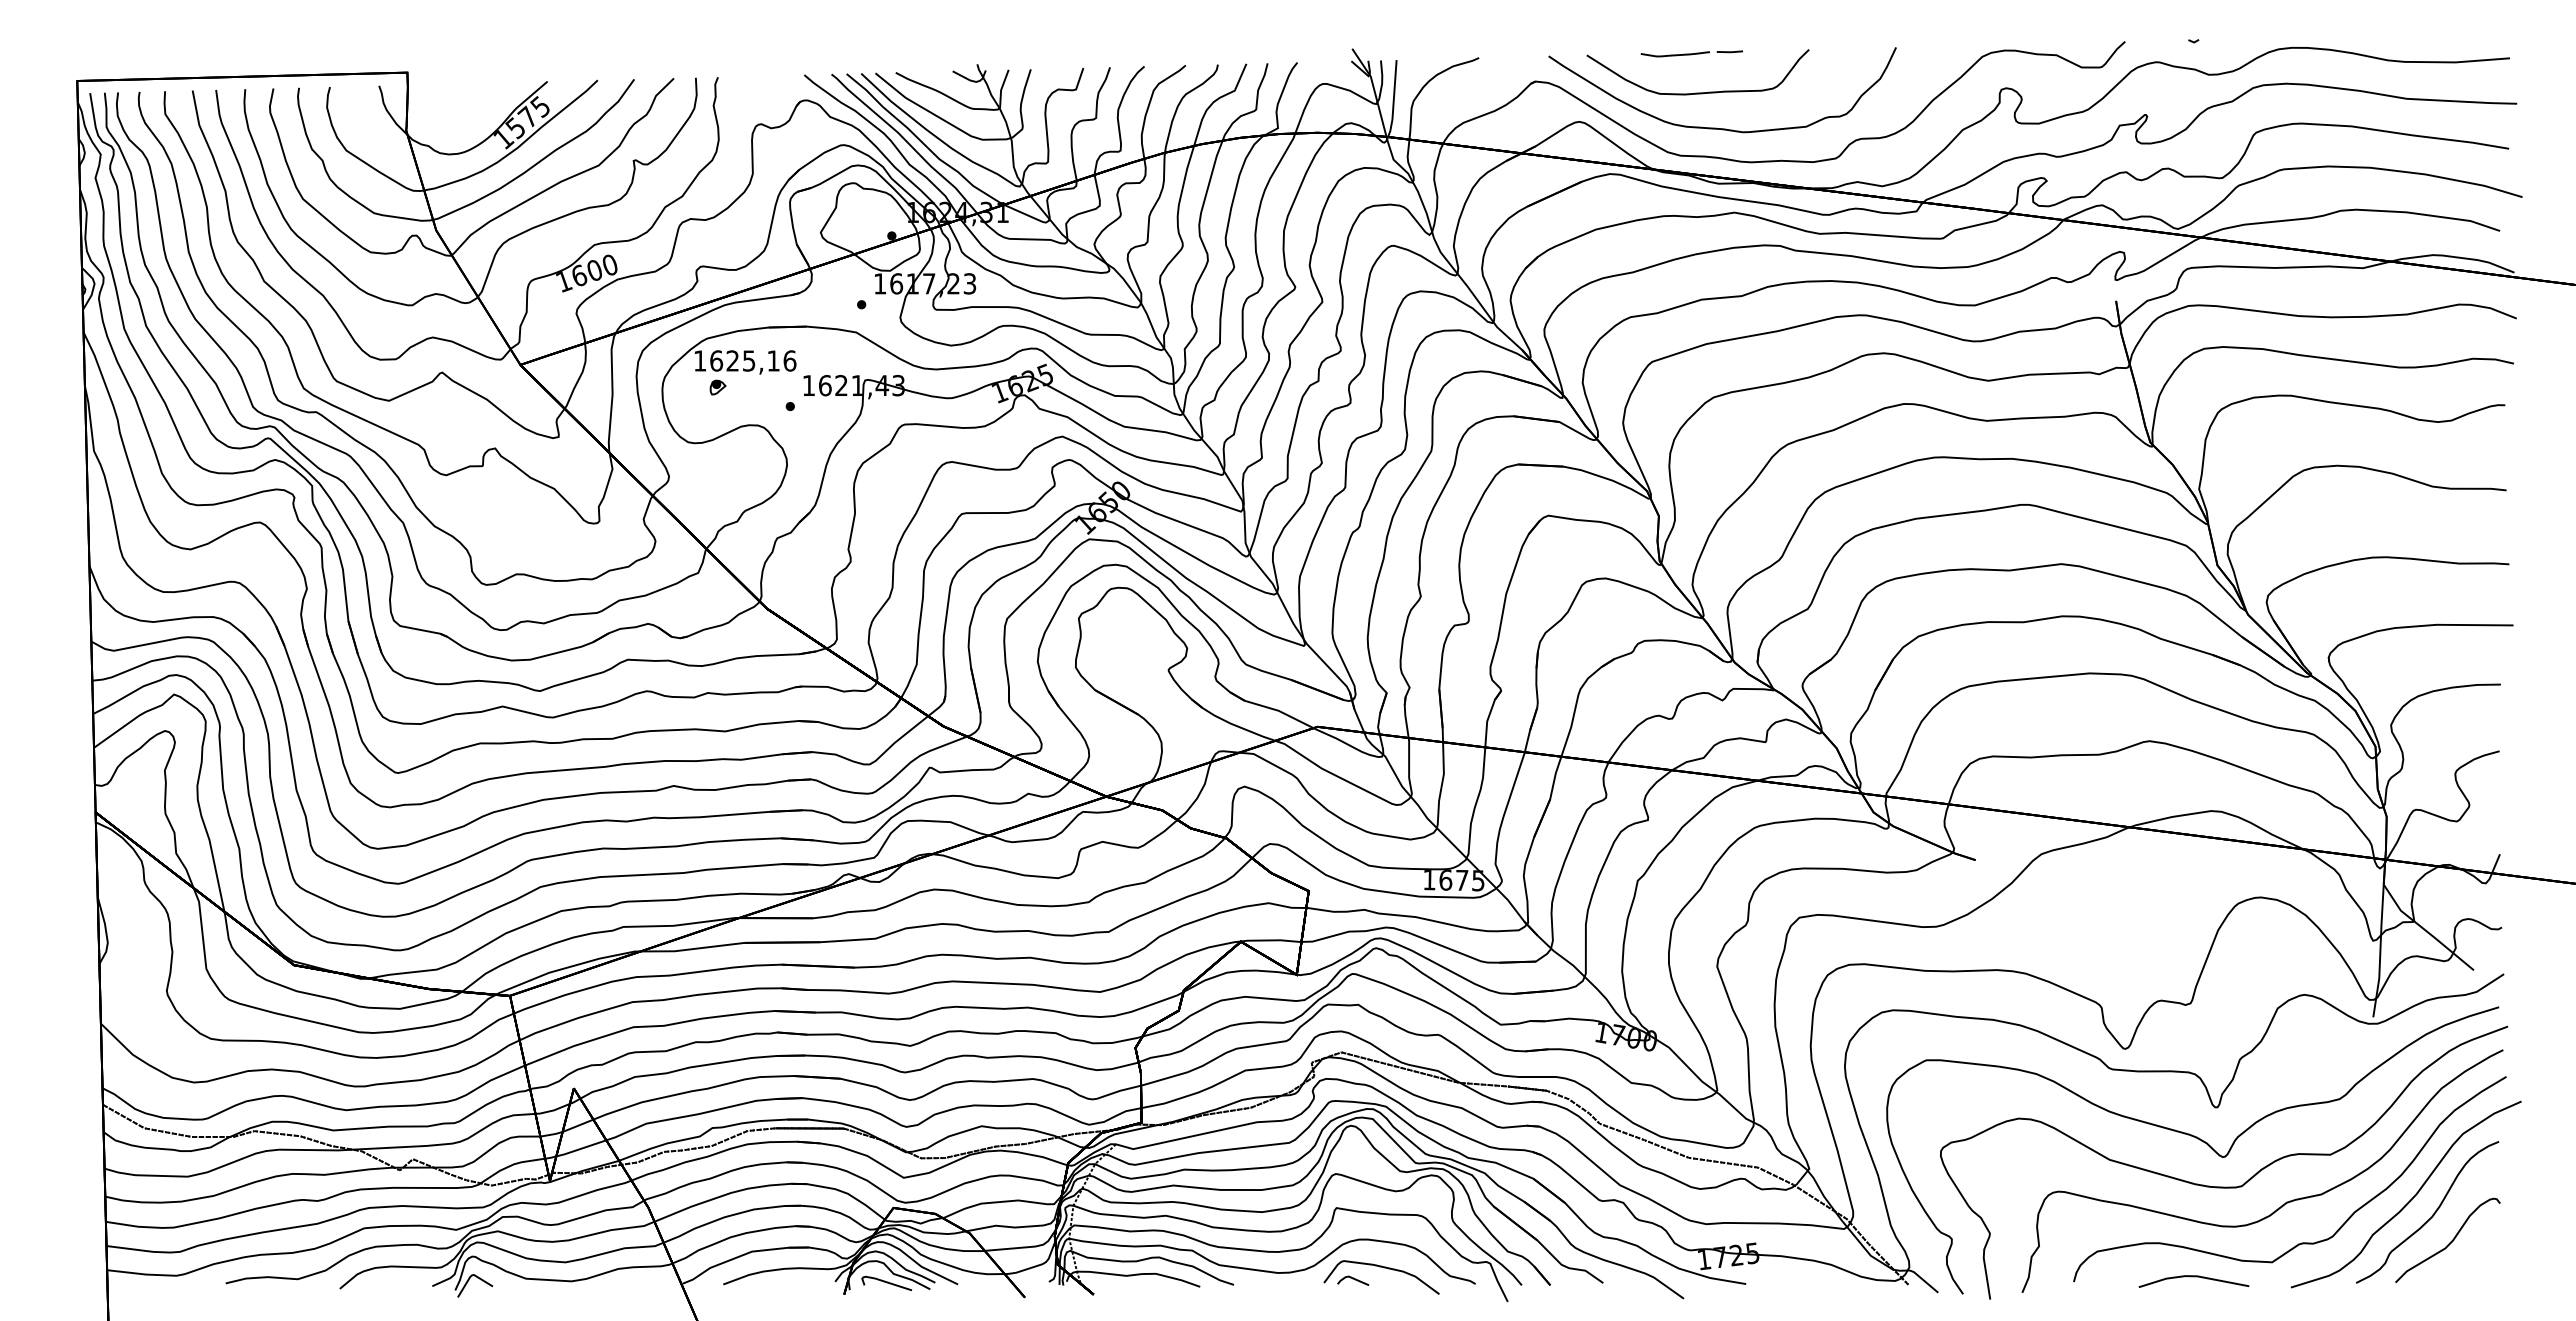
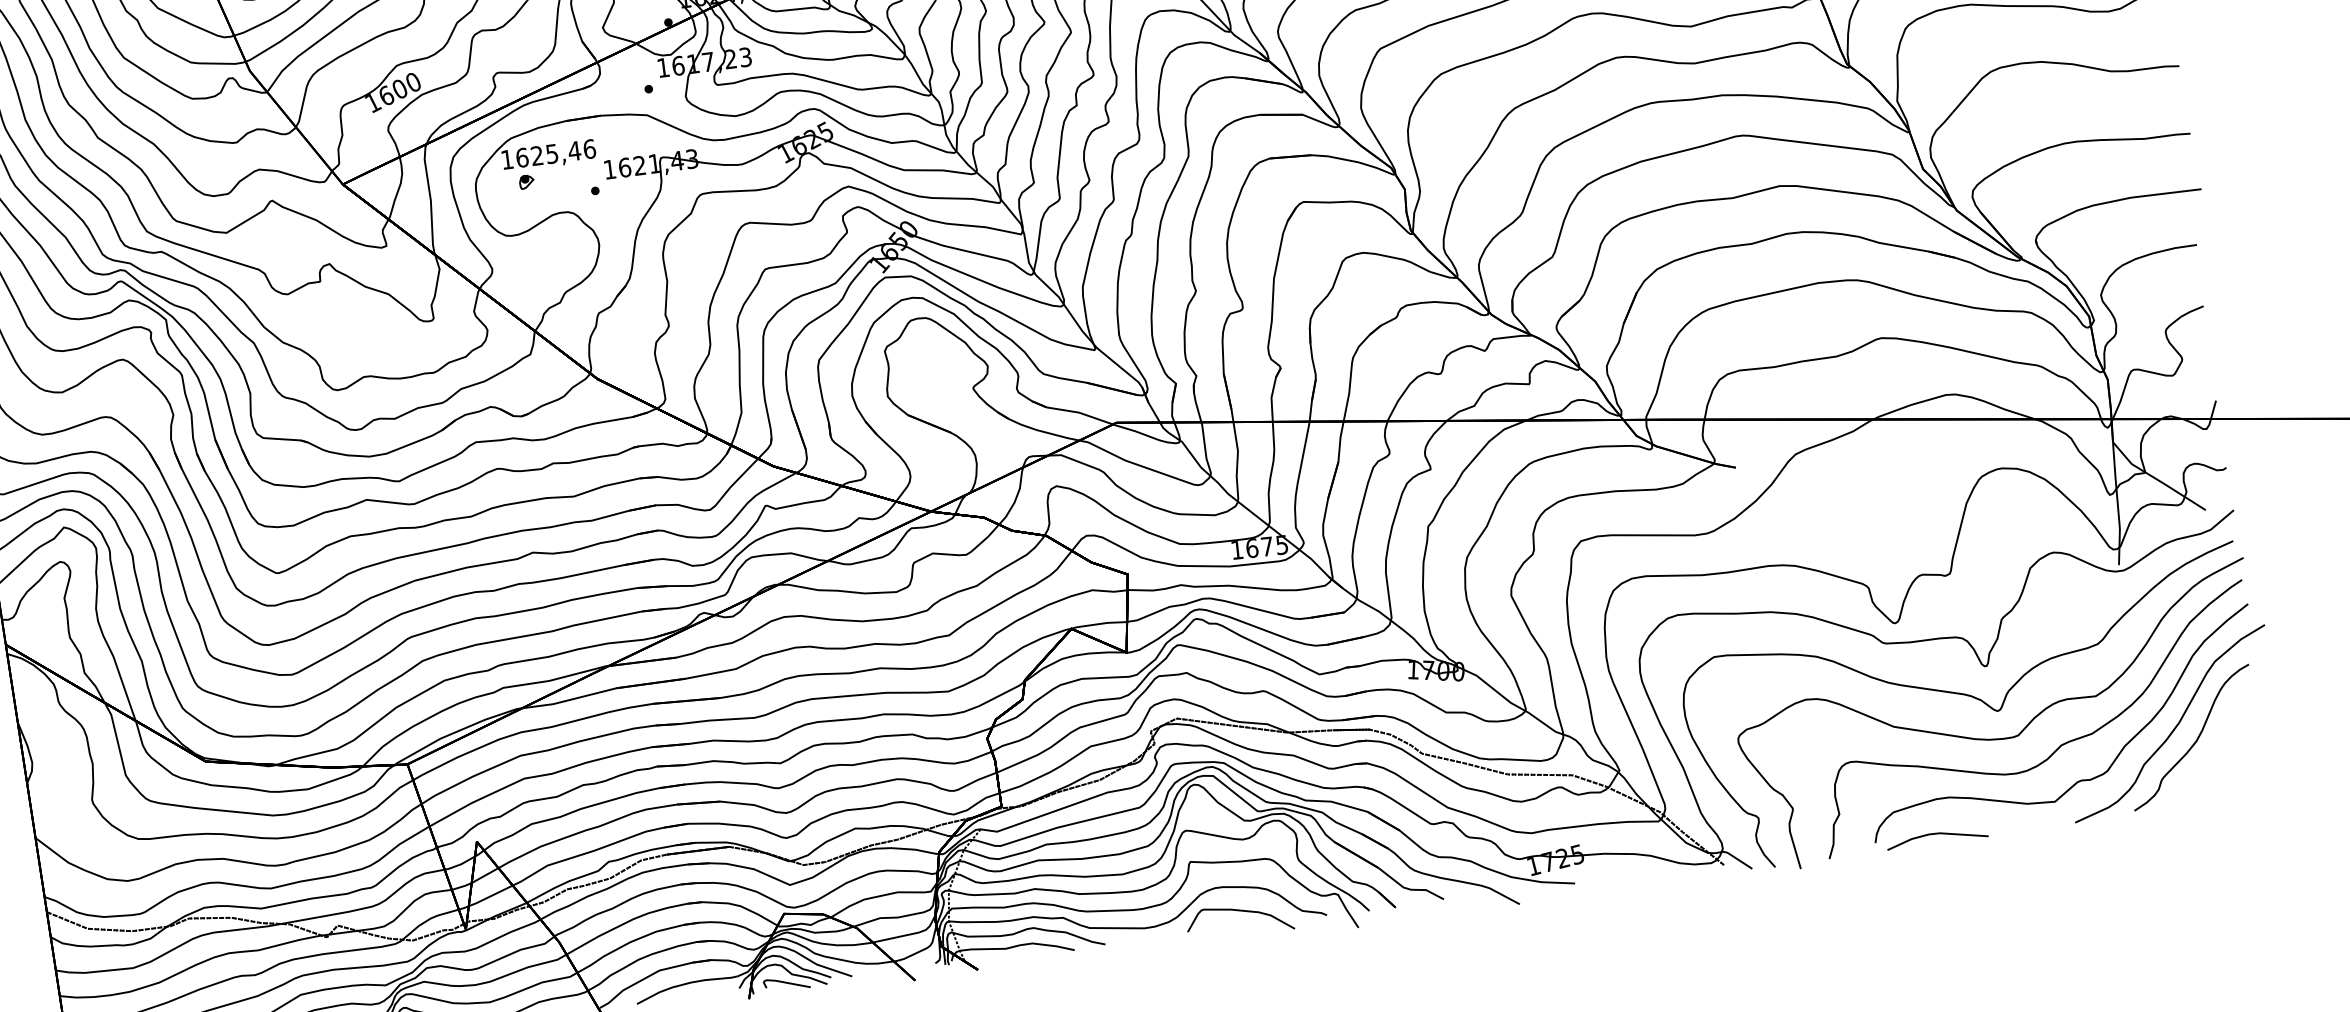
text: (773, 360) -> (574, 150), 1625,16 -> 1625,46
curve: (2449, 1242) -> (2215, 762), removed
line: (2193, 1277) -> (1936, 834), moved
line: (1353, 1279) -> (1214, 925), removed

